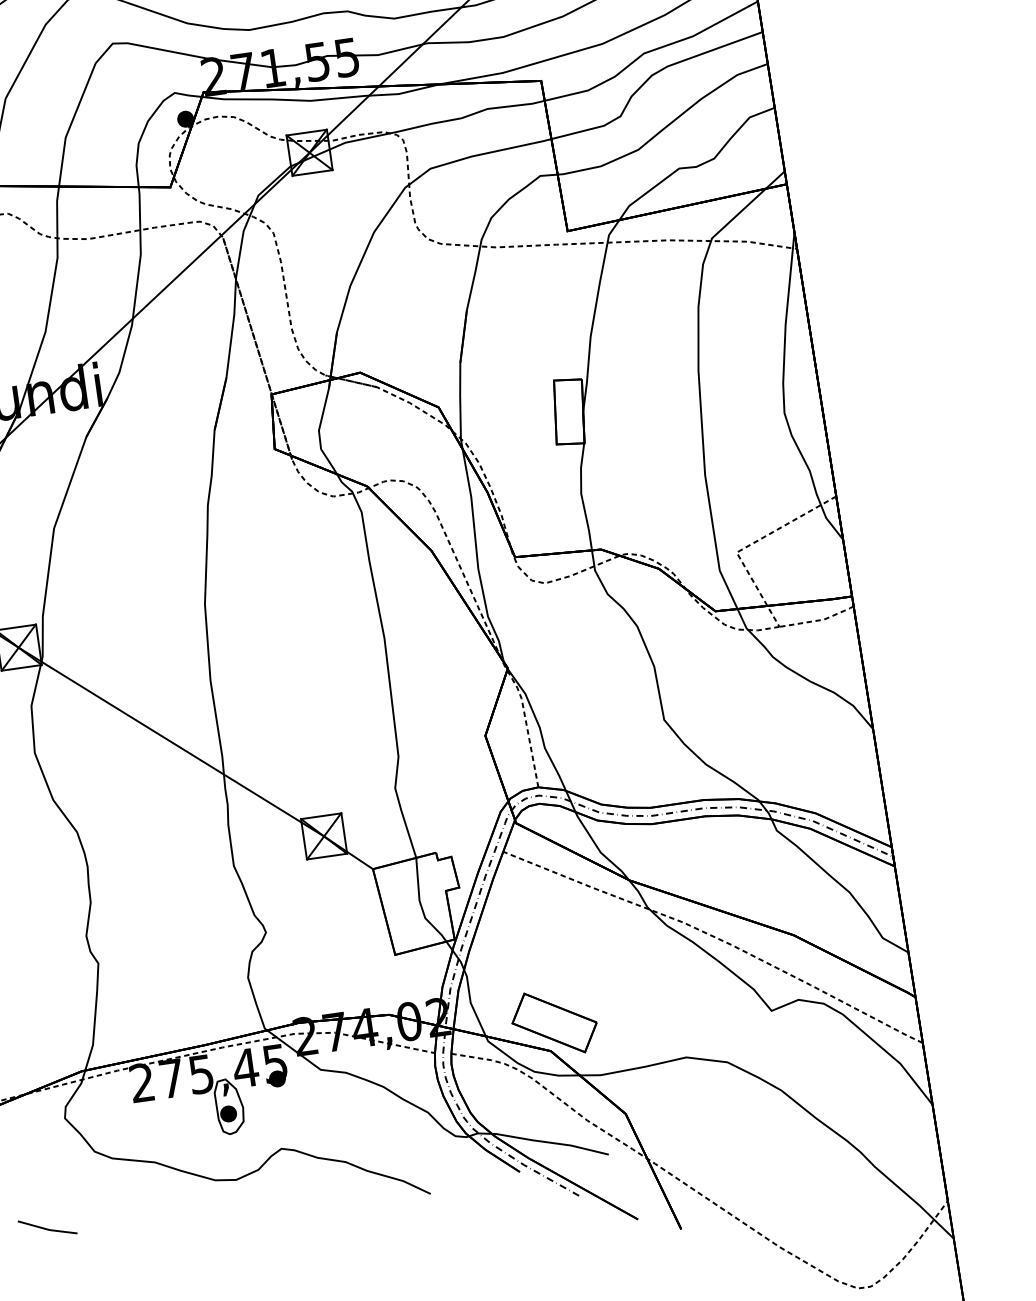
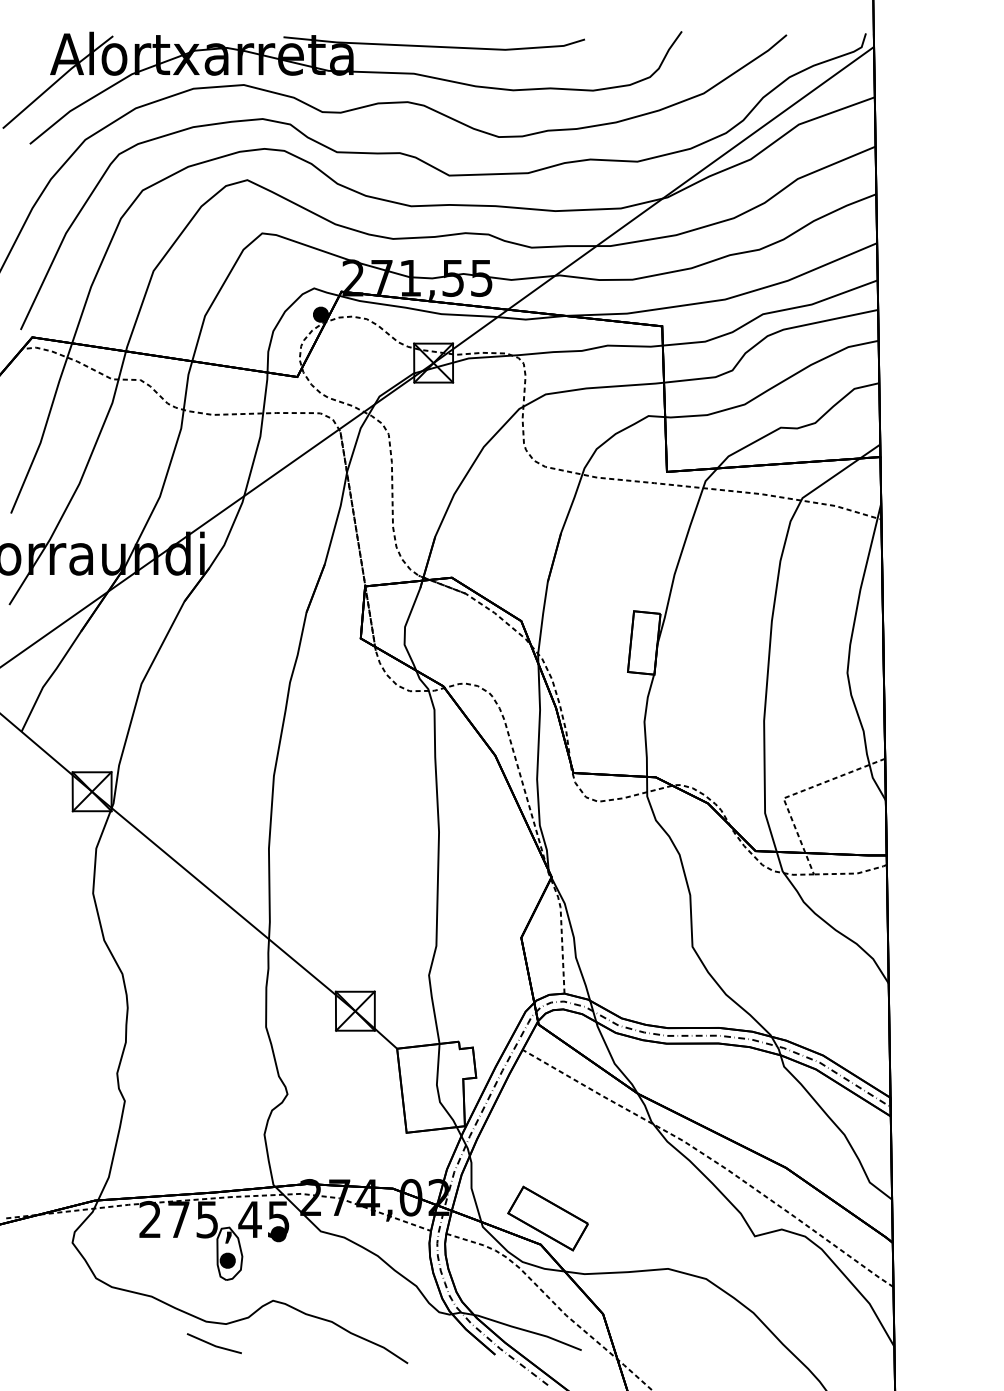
line: (45, 1227) -> (212, 1343), moved

